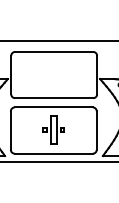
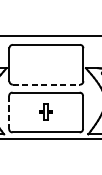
line: (54, 98) -> (46, 84), solid -> dashed
part: (53, 129) -> (45, 111), size x0.7
line: (10, 131) -> (8, 113), solid -> dashed

